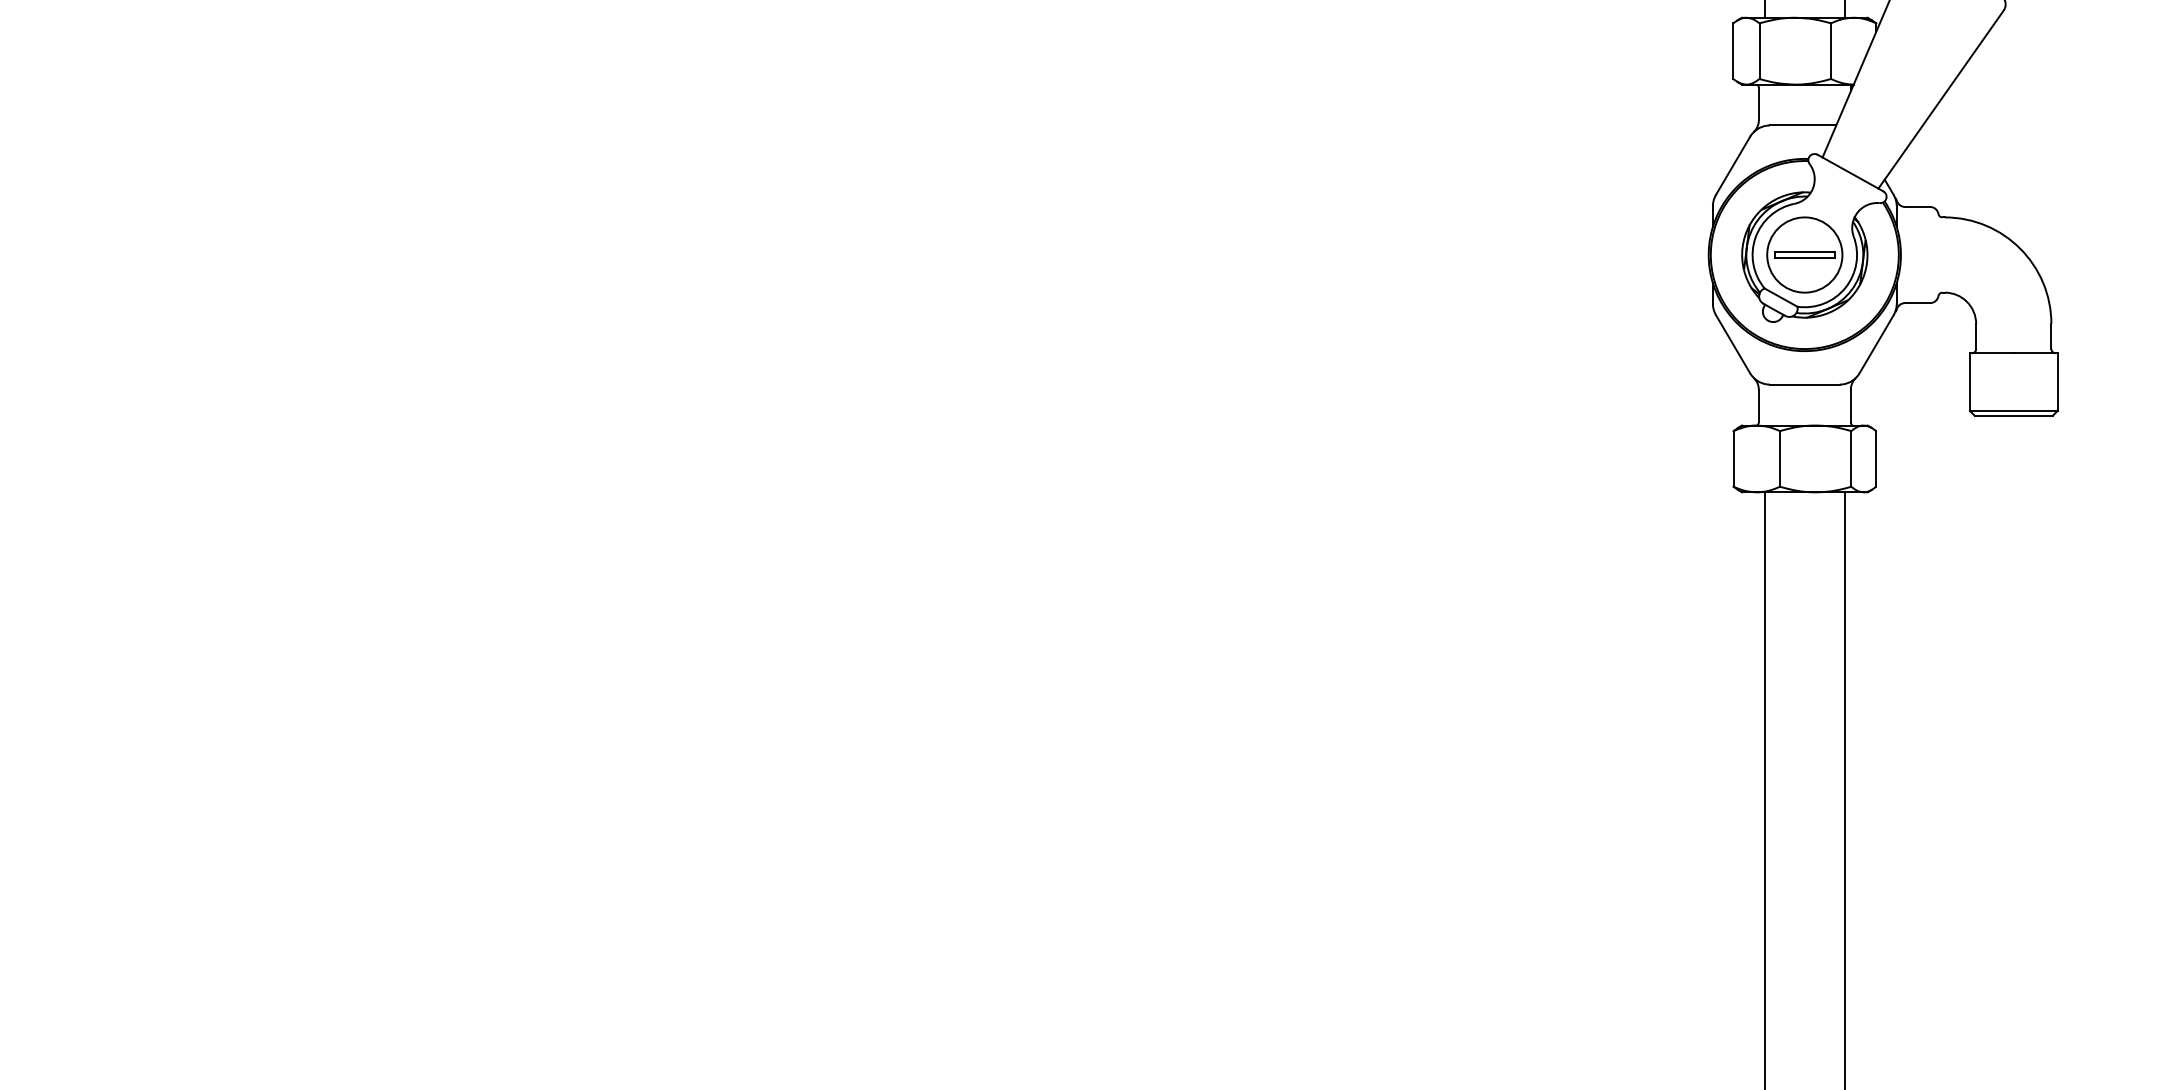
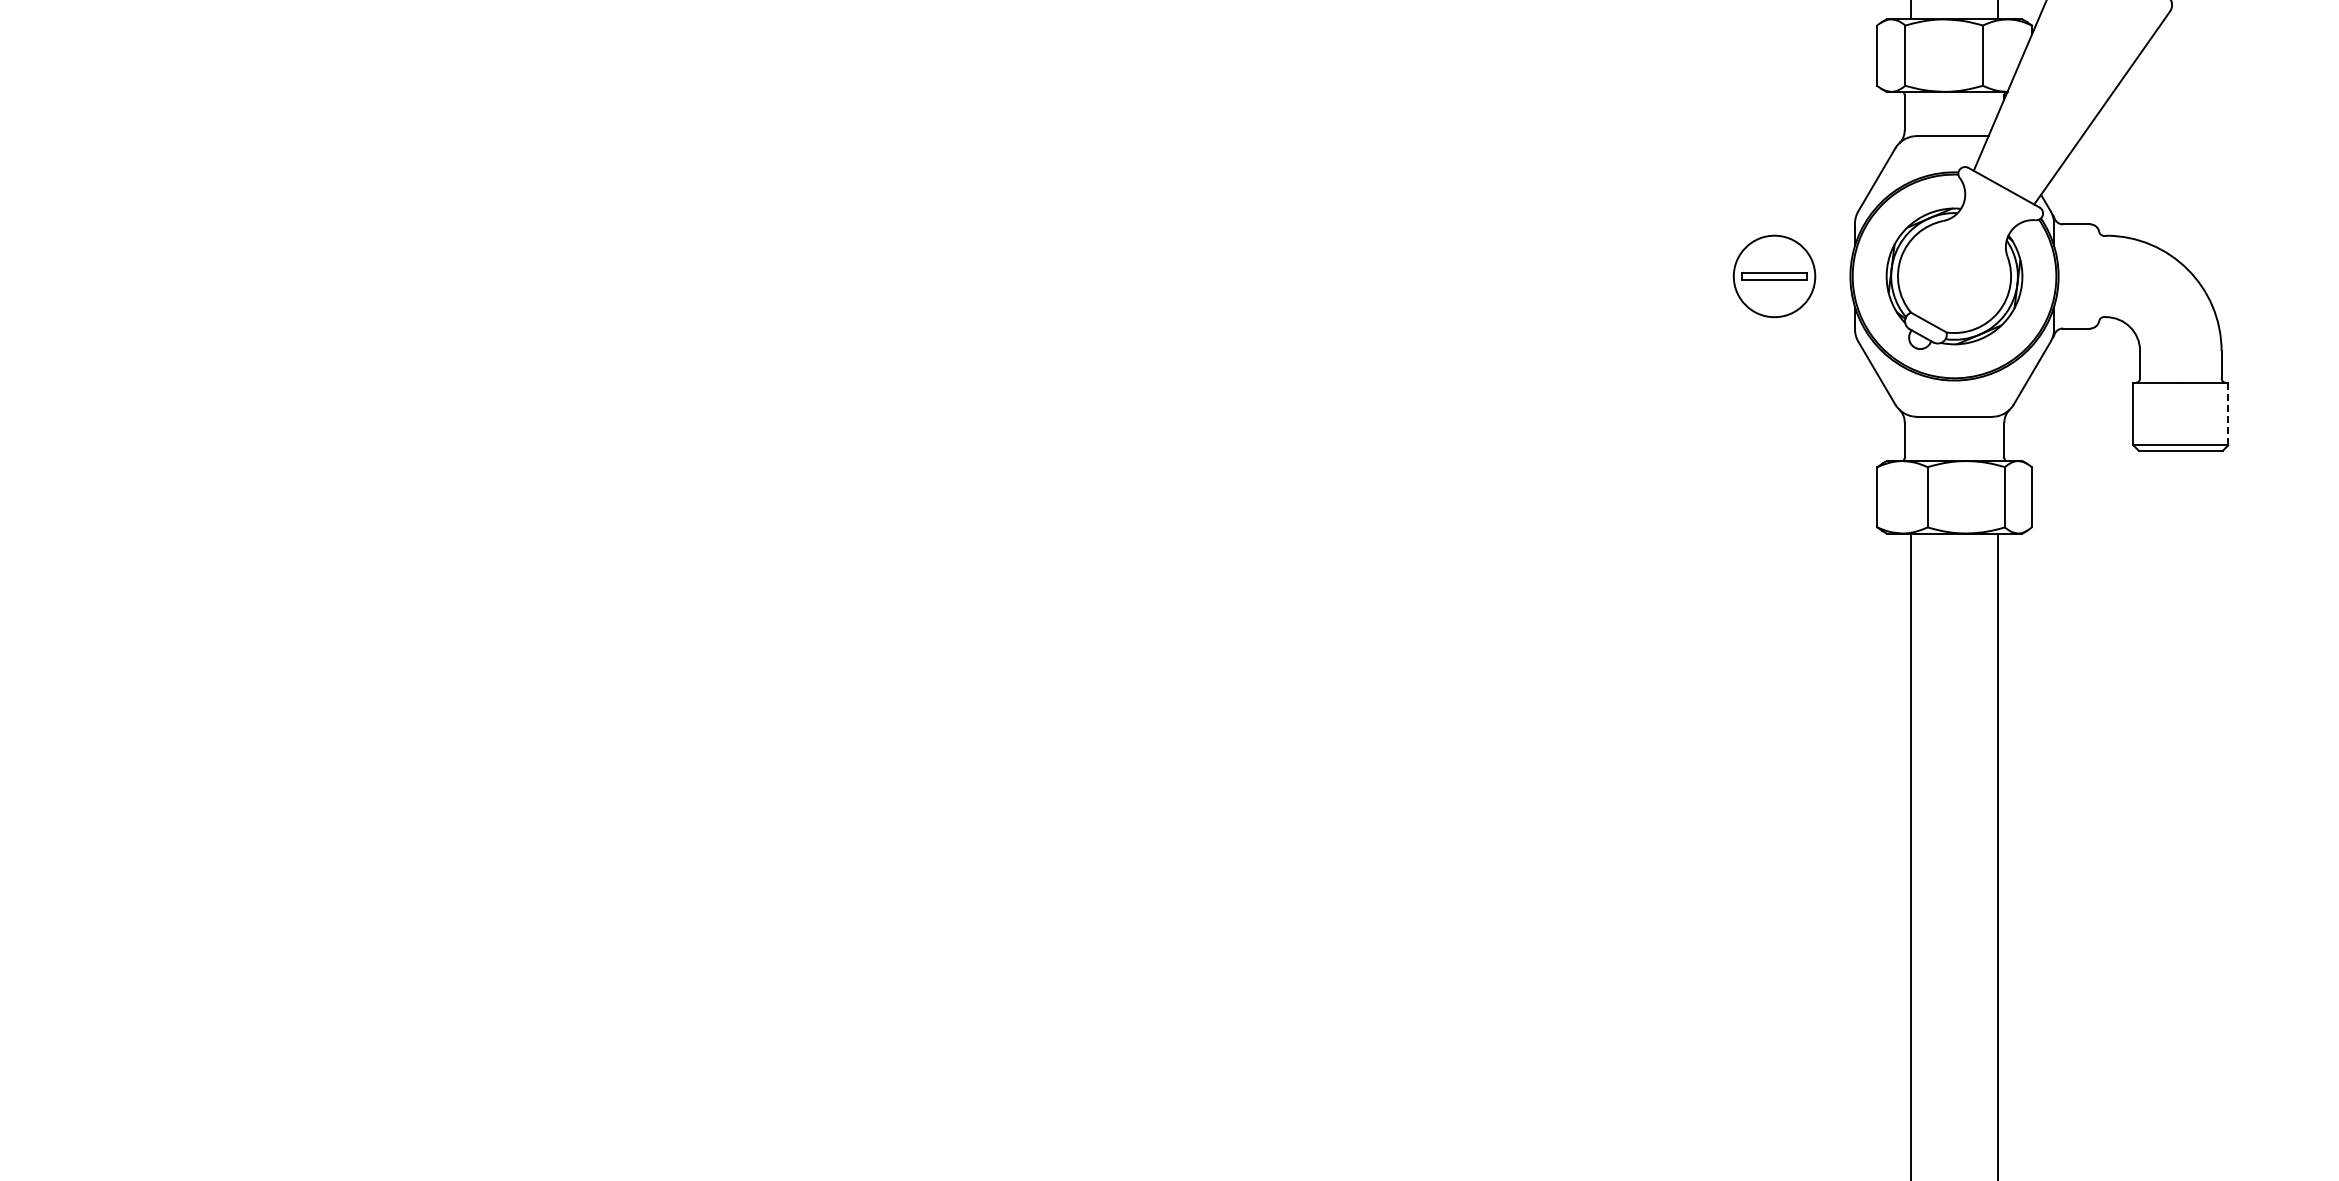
part: (1804, 255) -> (1774, 276), moved
line: (2057, 381) -> (2228, 413), solid -> dashed

